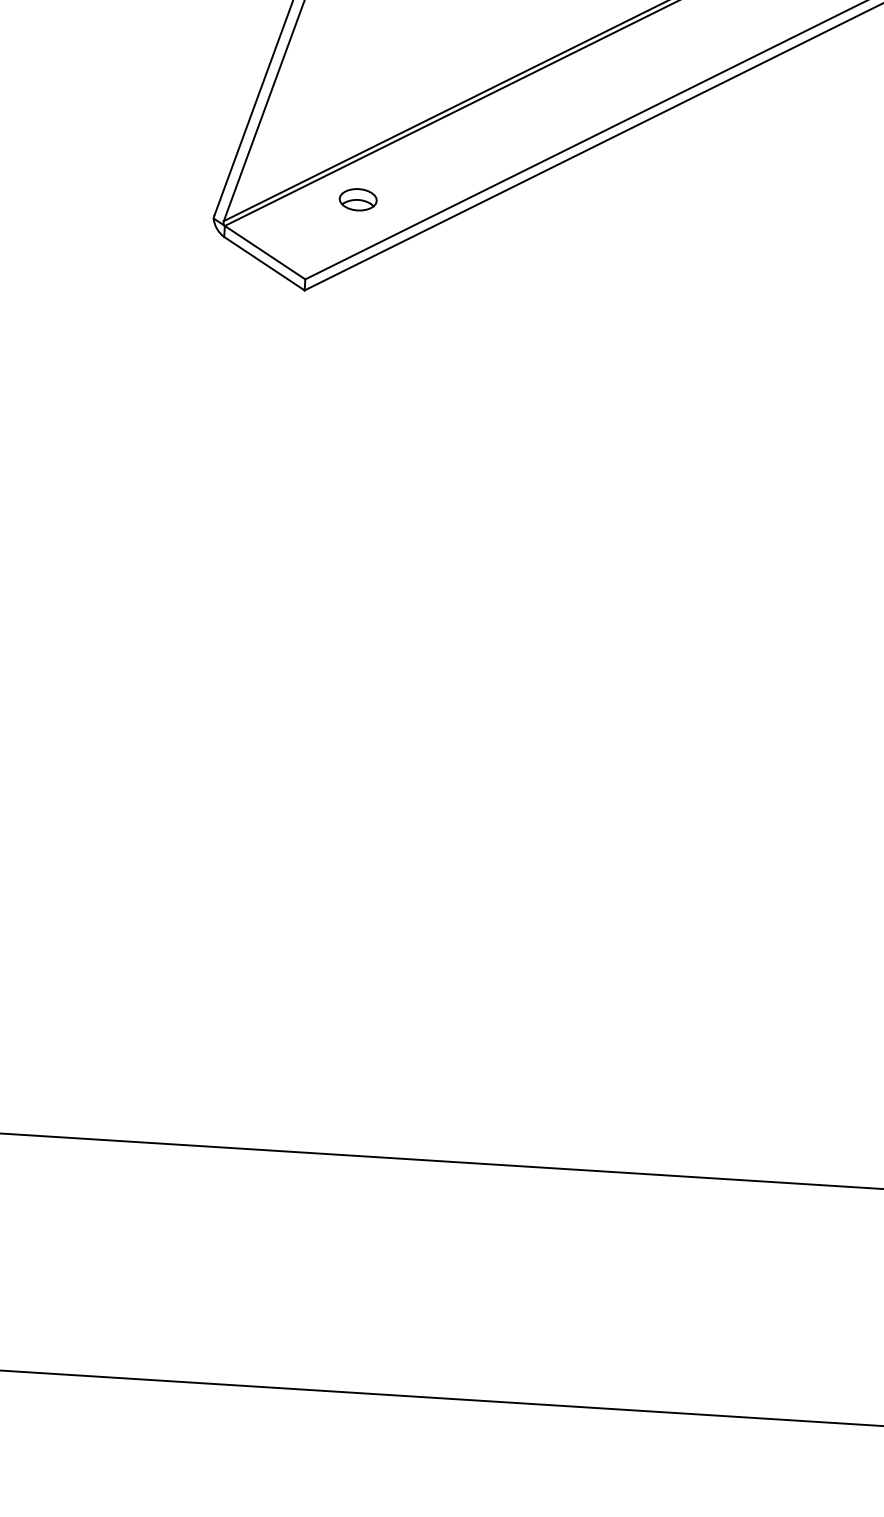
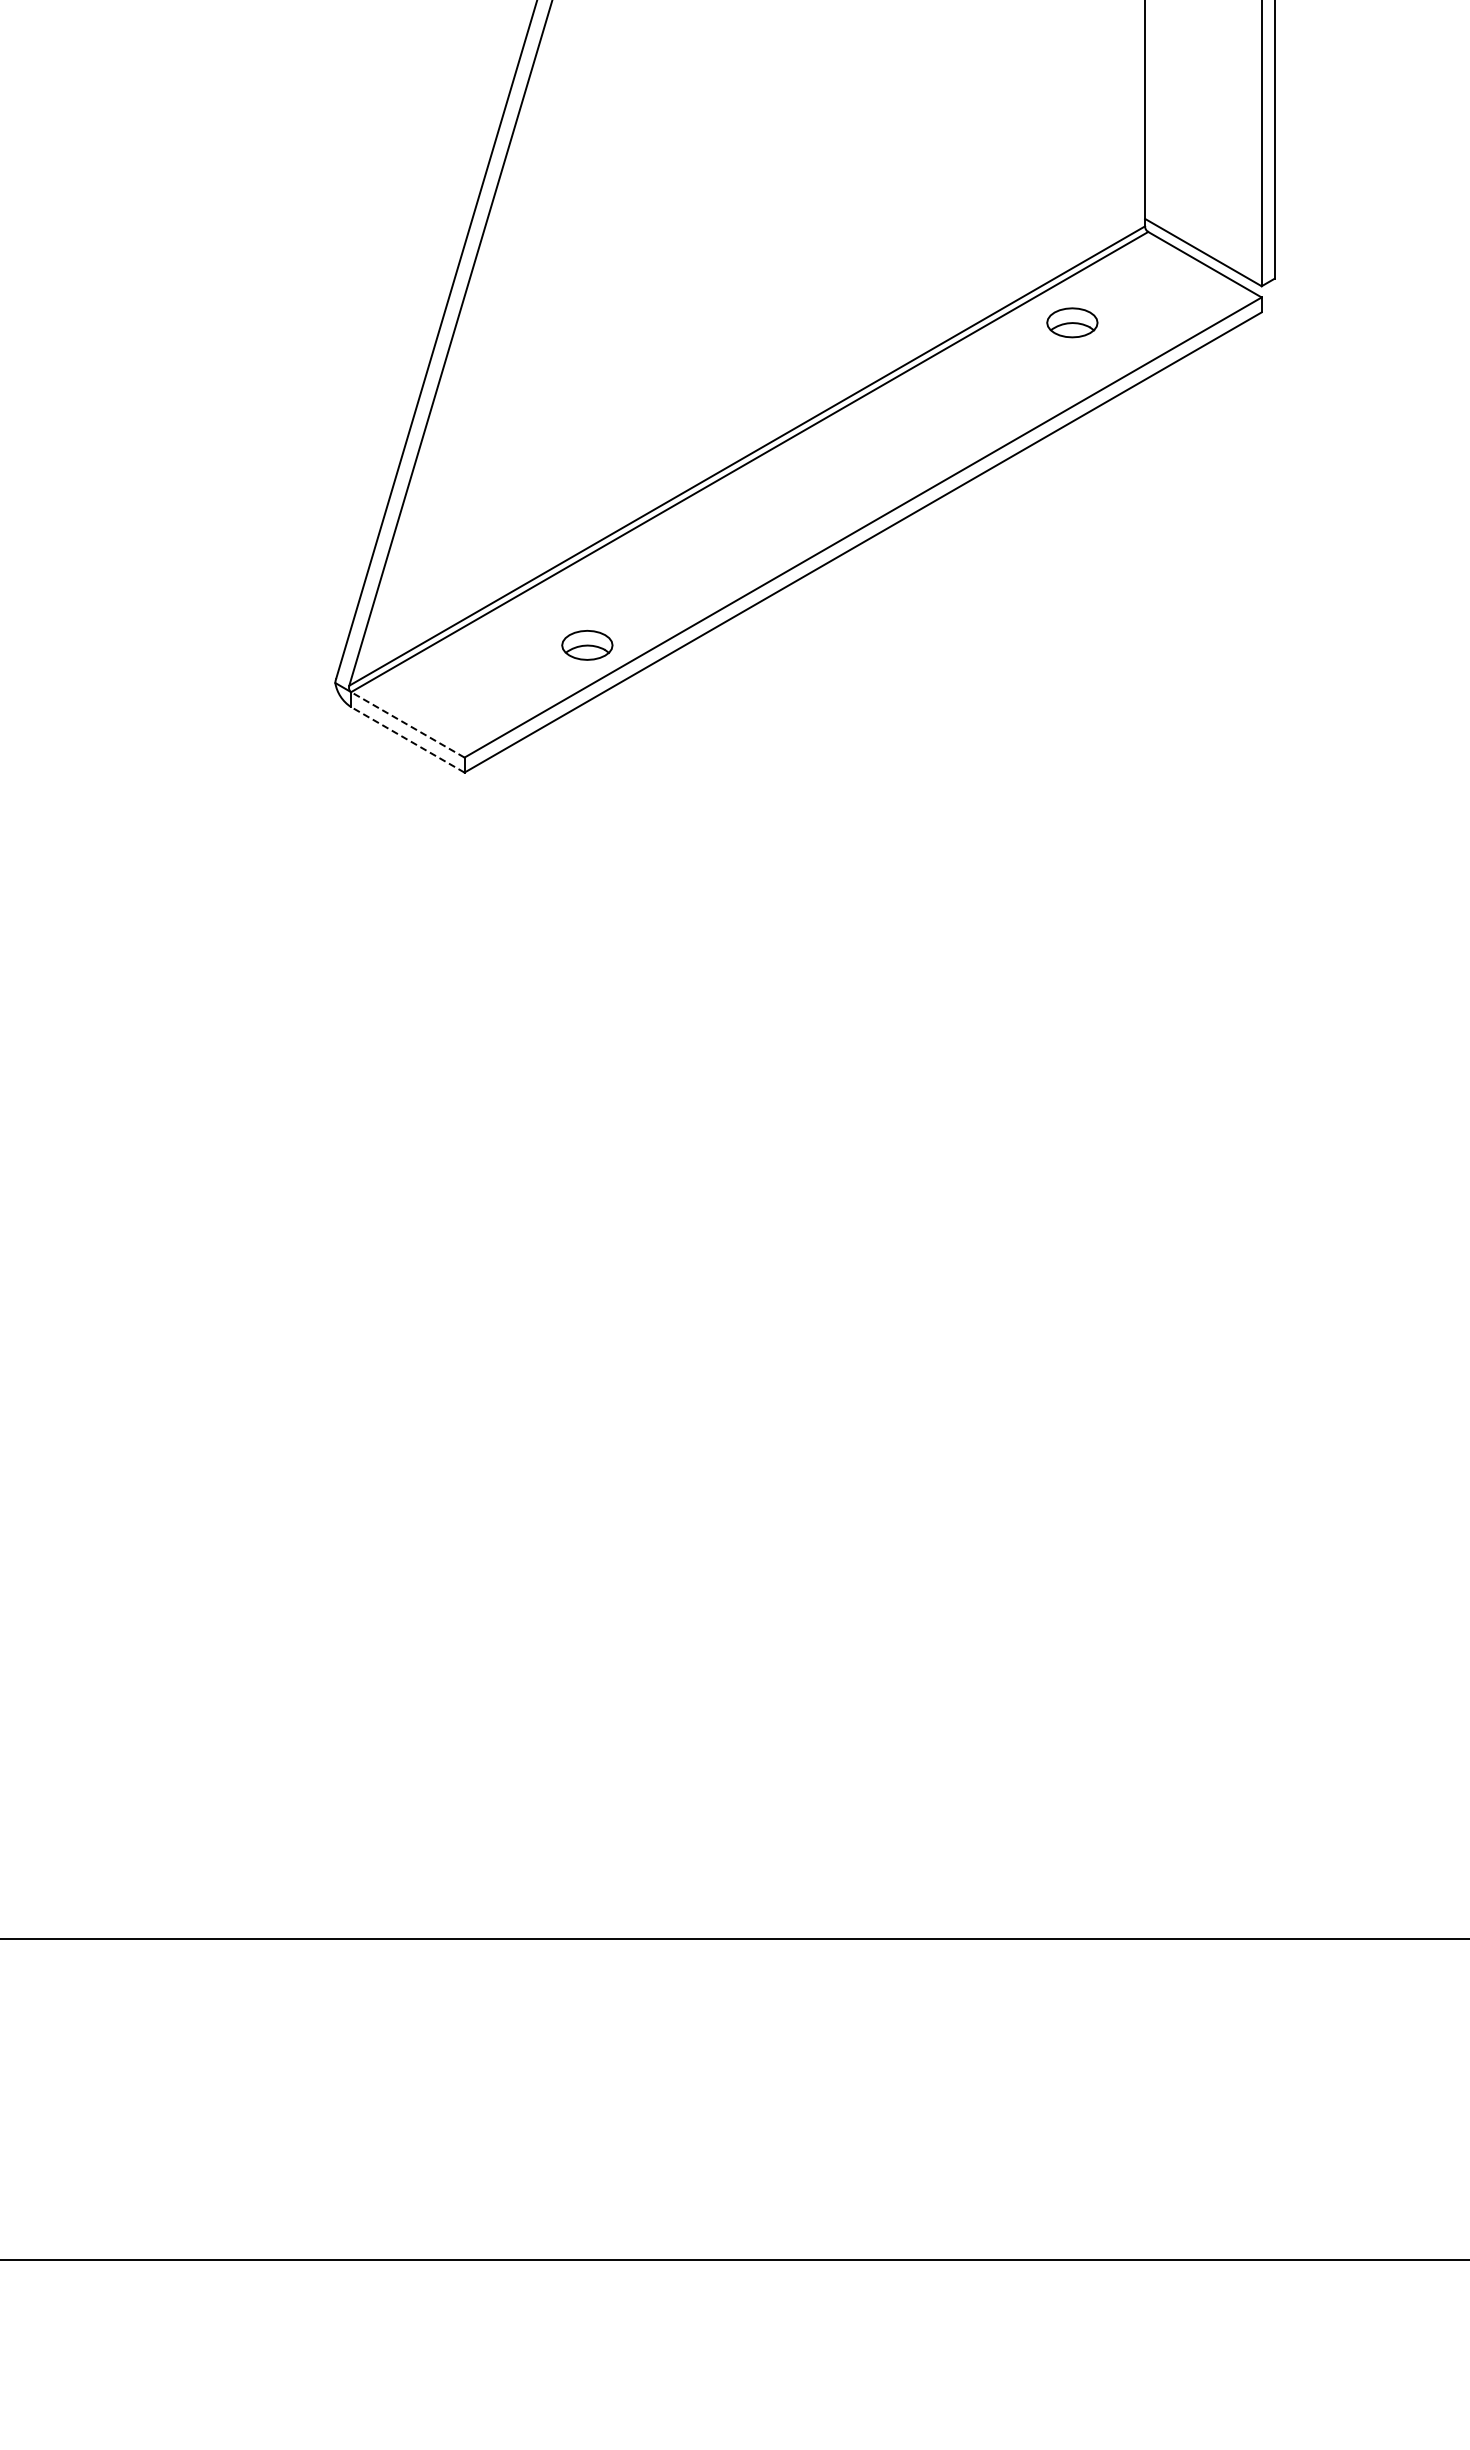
part: (358, 199) -> (587, 644), moved
line: (264, 252) -> (407, 724), solid -> dashed
line: (264, 263) -> (407, 739), solid -> dashed

